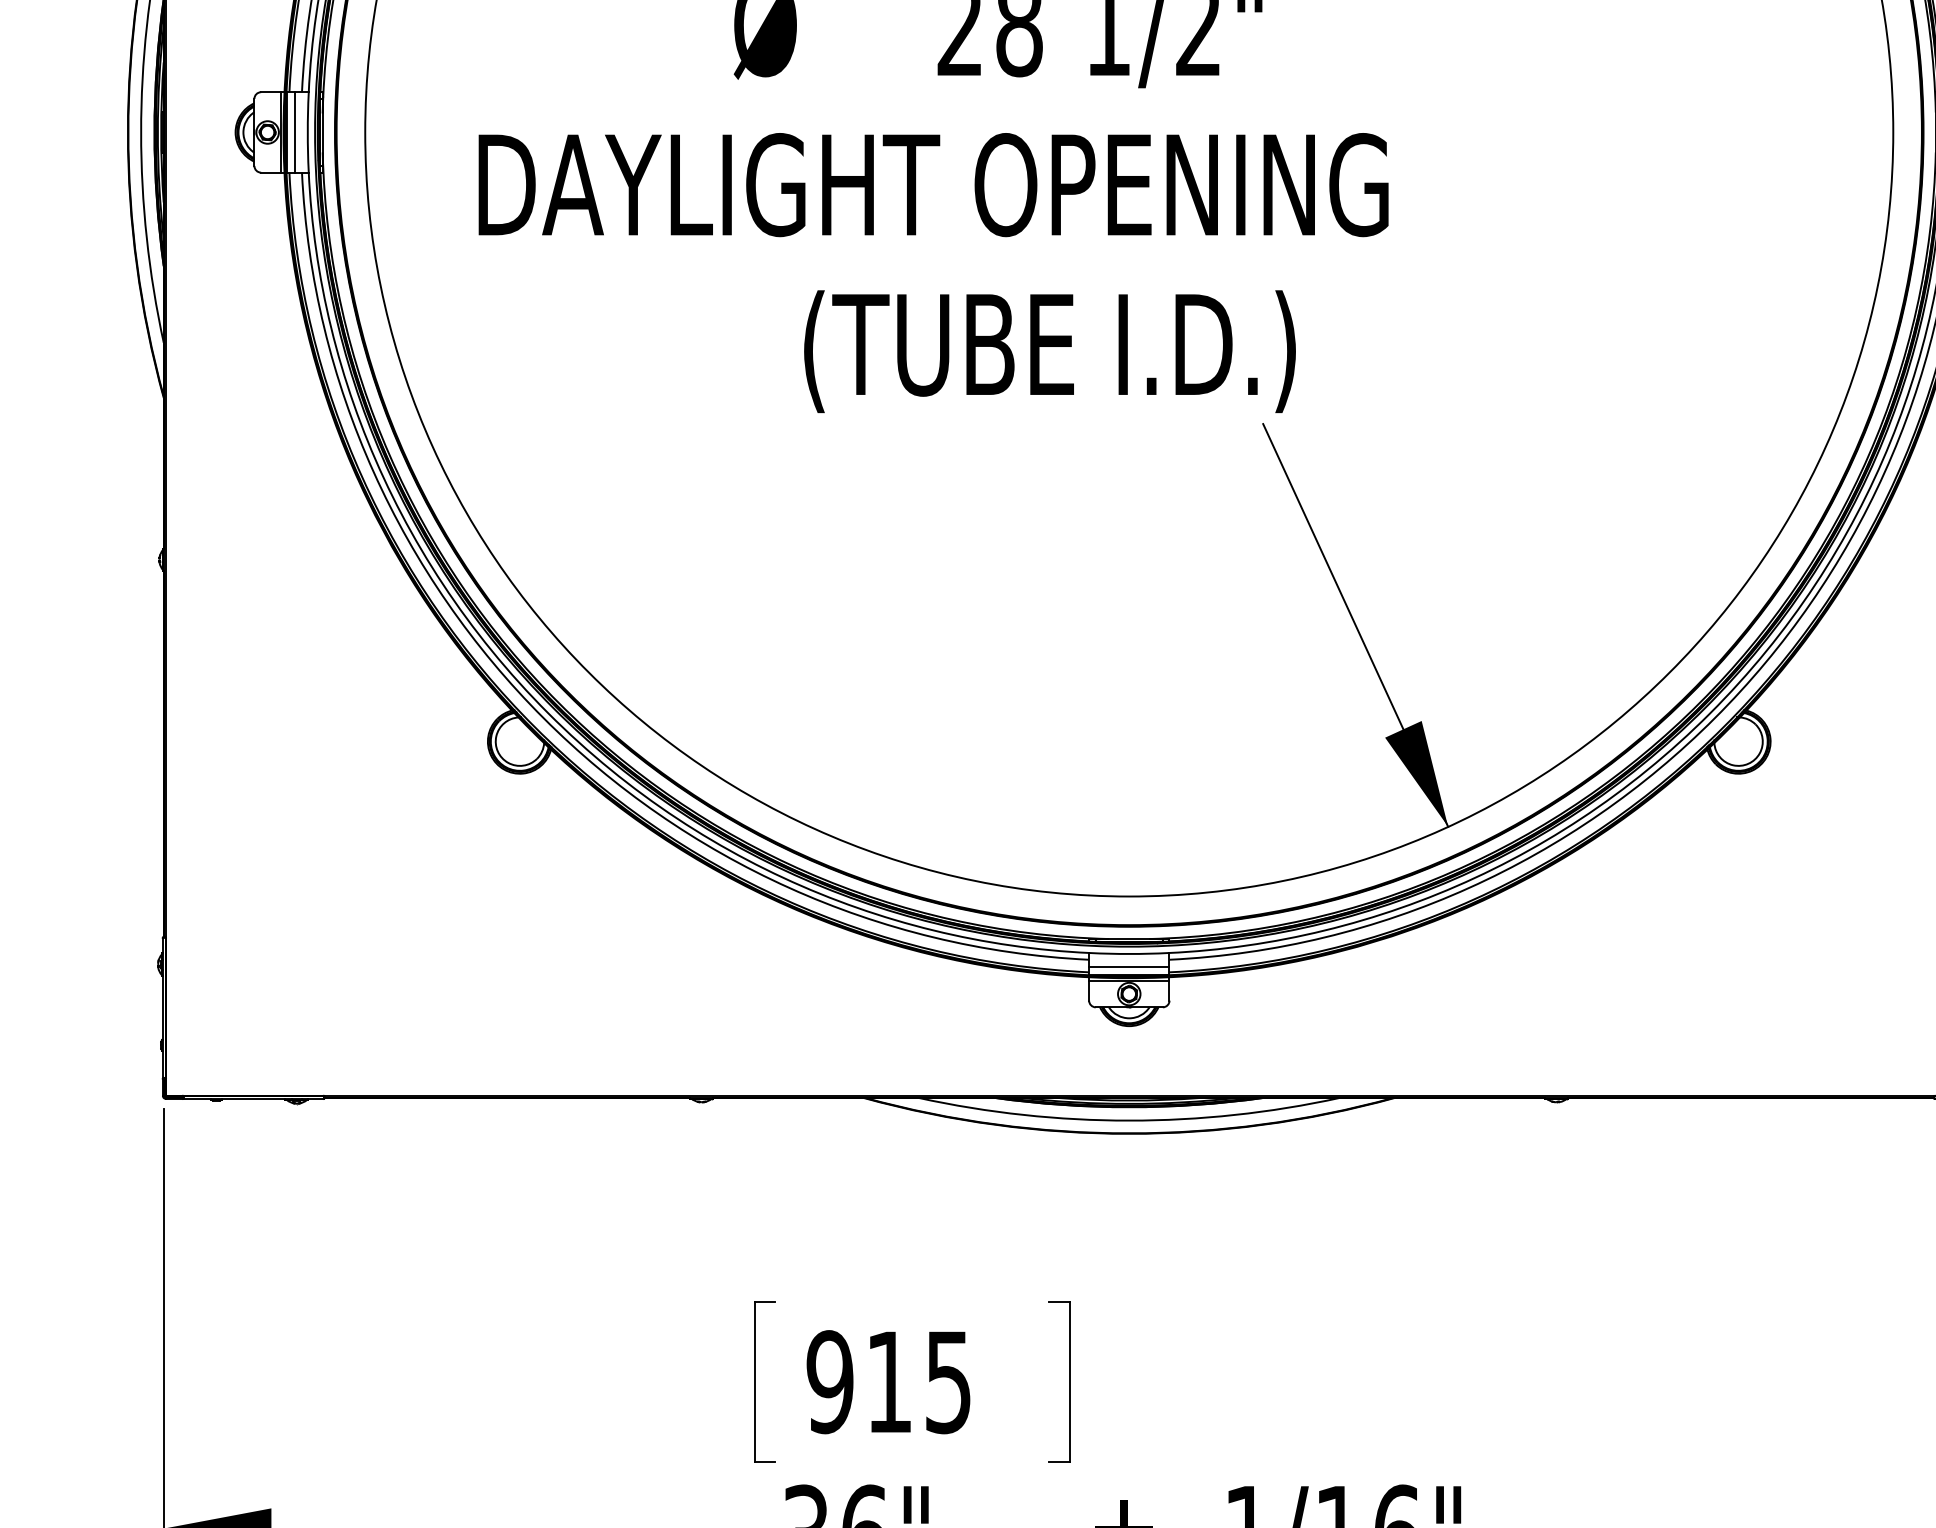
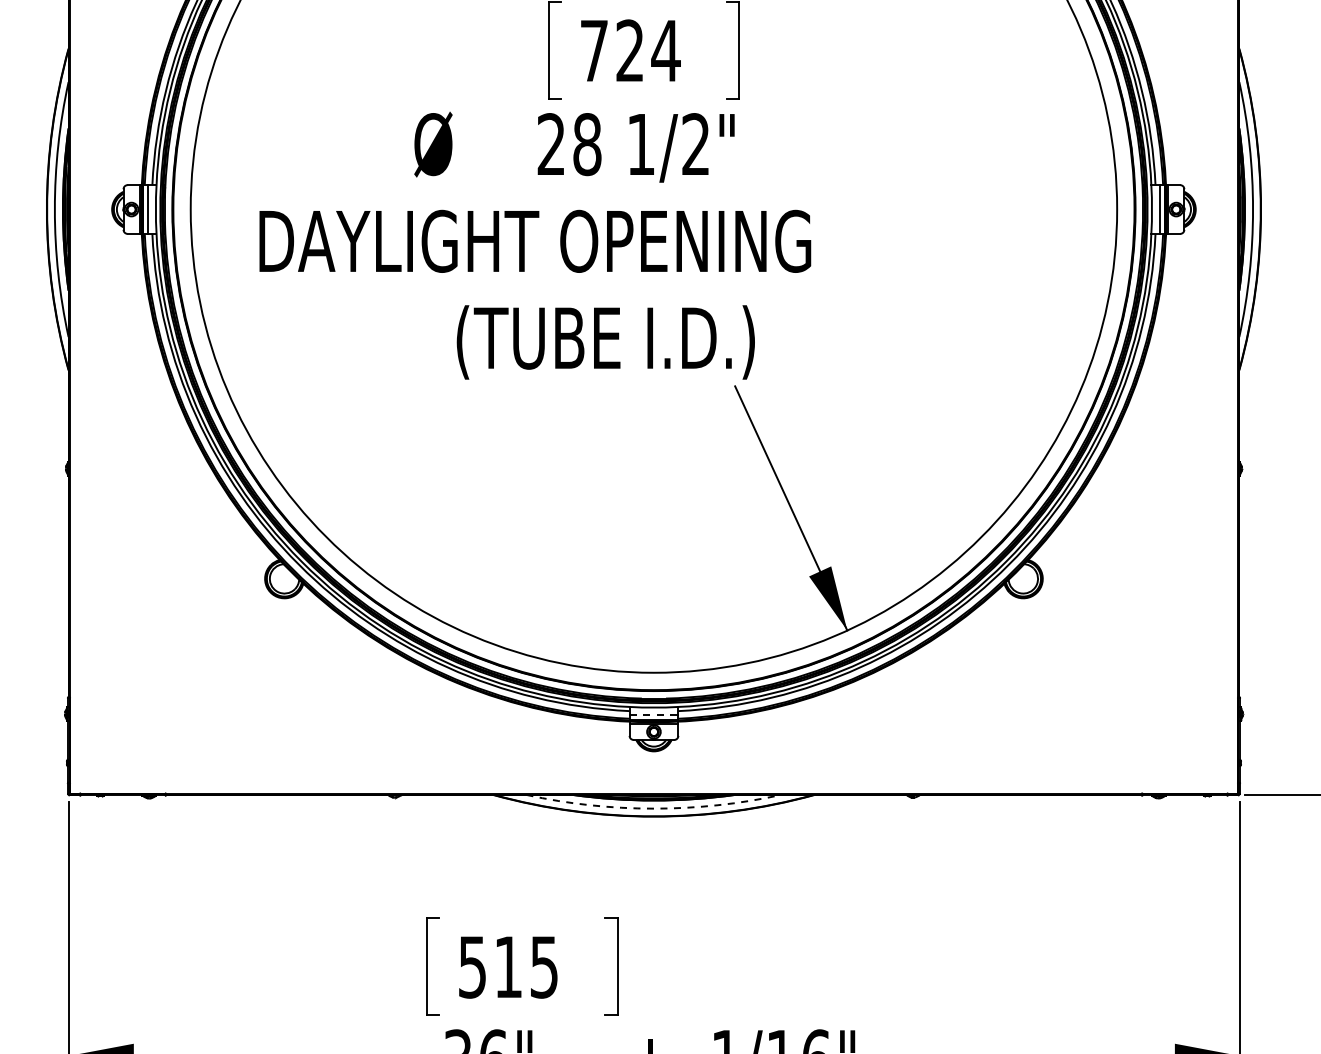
line: (1130, 966) -> (654, 715), solid -> dashed
arc: (1128, 1120) -> (653, 808), solid -> dashed
text: (829, 1380) -> (472, 966), 915 -> 515

